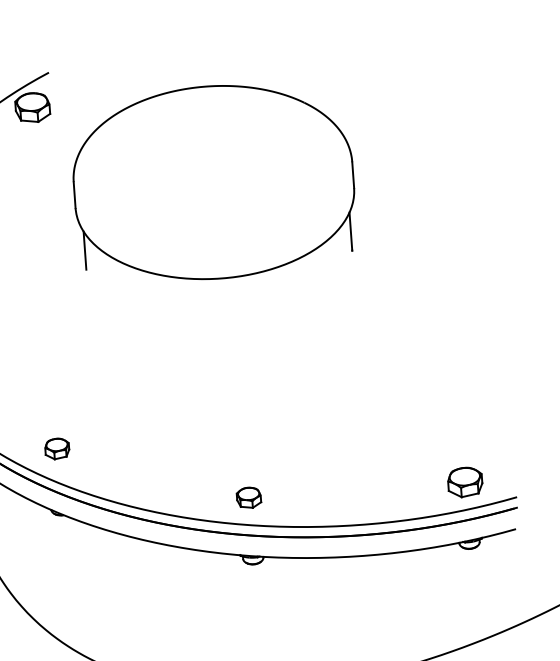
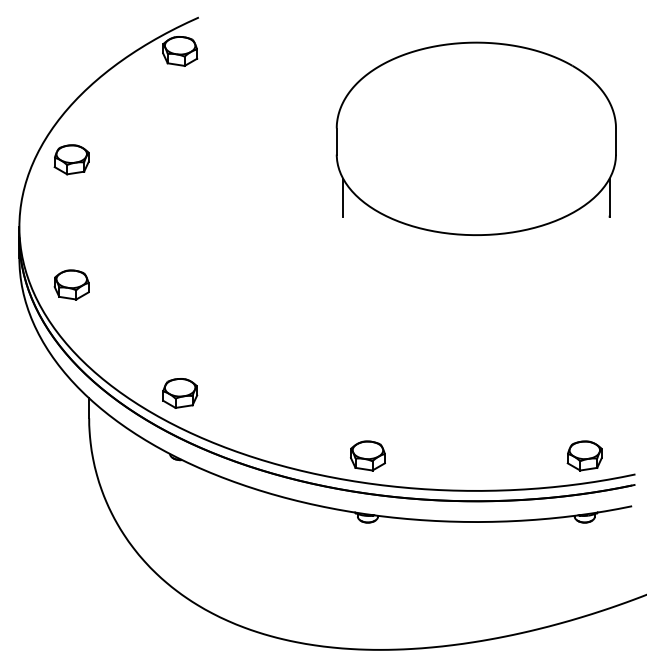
part: (212, 182) -> (475, 138), moved
part: (57, 448) -> (180, 393), size x1.43
part: (248, 497) -> (367, 455), size x1.43

